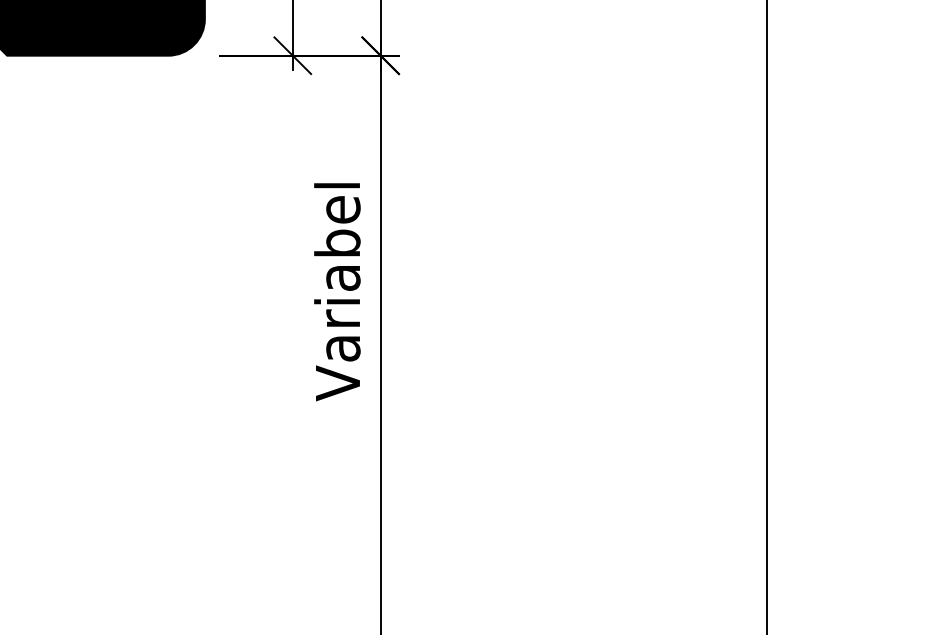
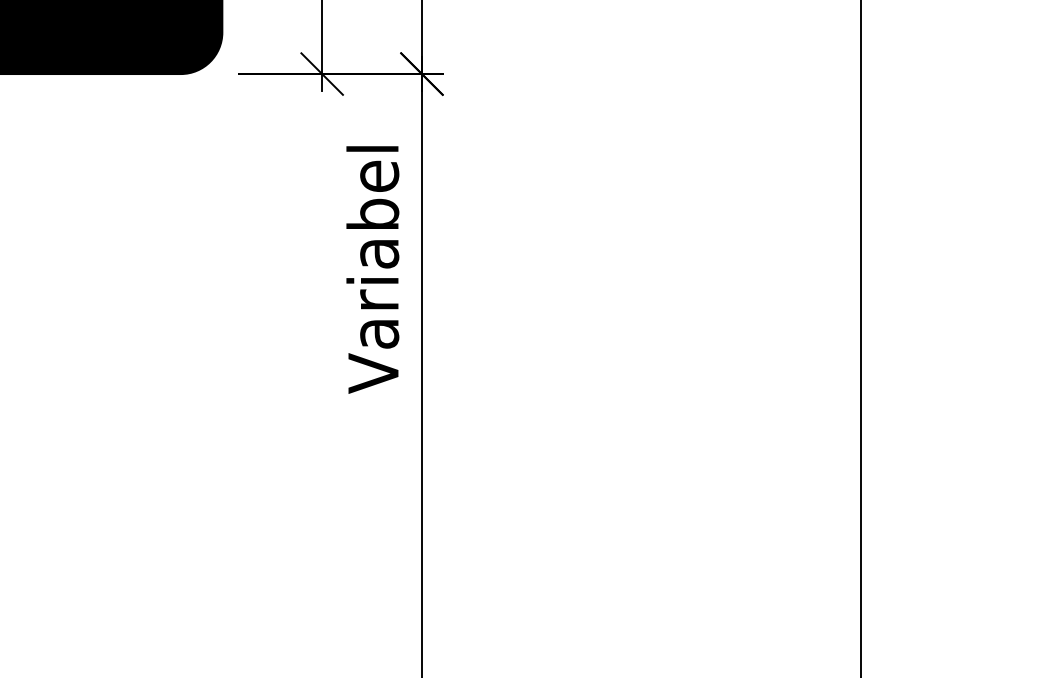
text: (337, 292) -> (372, 270), moved

